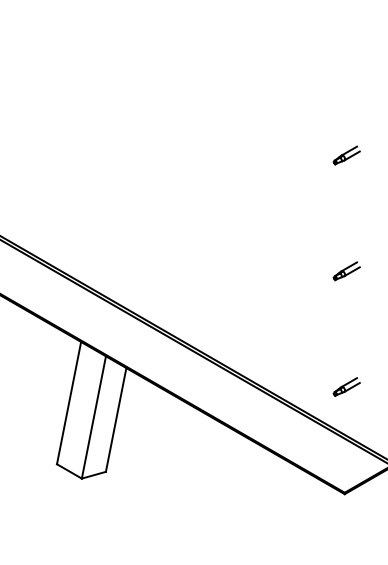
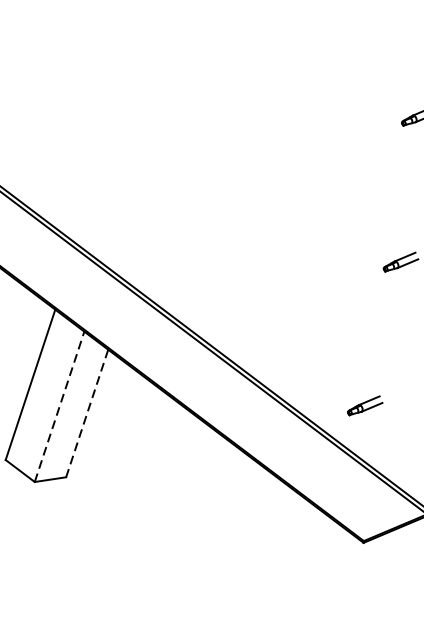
part: (346, 386) -> (365, 405), moved
line: (94, 416) -> (60, 405), solid -> dashed
line: (116, 419) -> (87, 412), solid -> dashed

